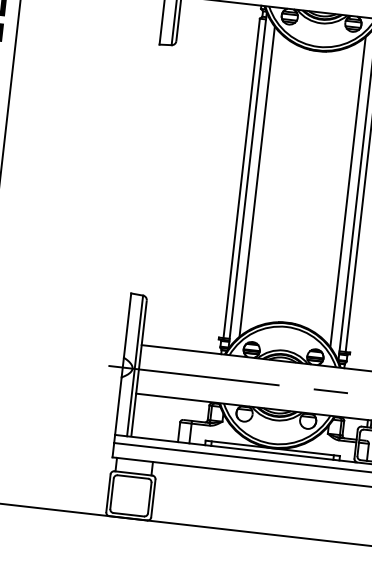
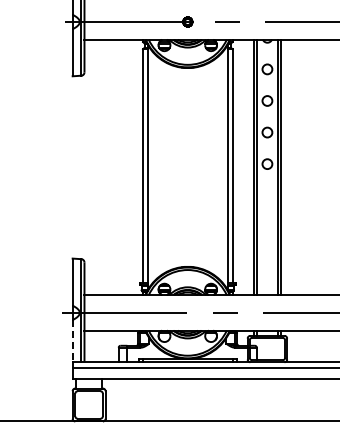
line: (257, 181) -> (154, 167), removed
line: (348, 192) -> (221, 167), removed
line: (118, 406) -> (72, 341), solid -> dashed

